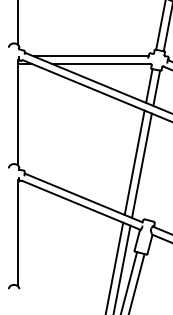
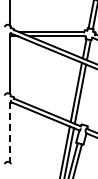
line: (18, 235) -> (10, 133), solid -> dashed

